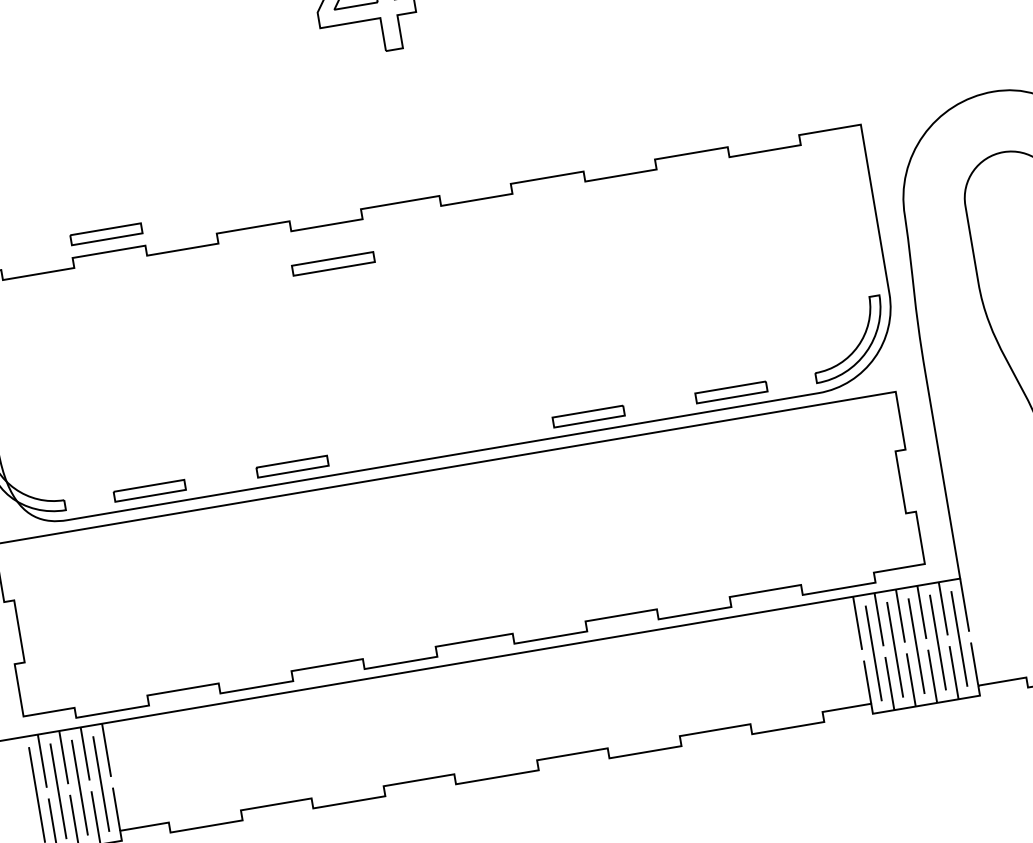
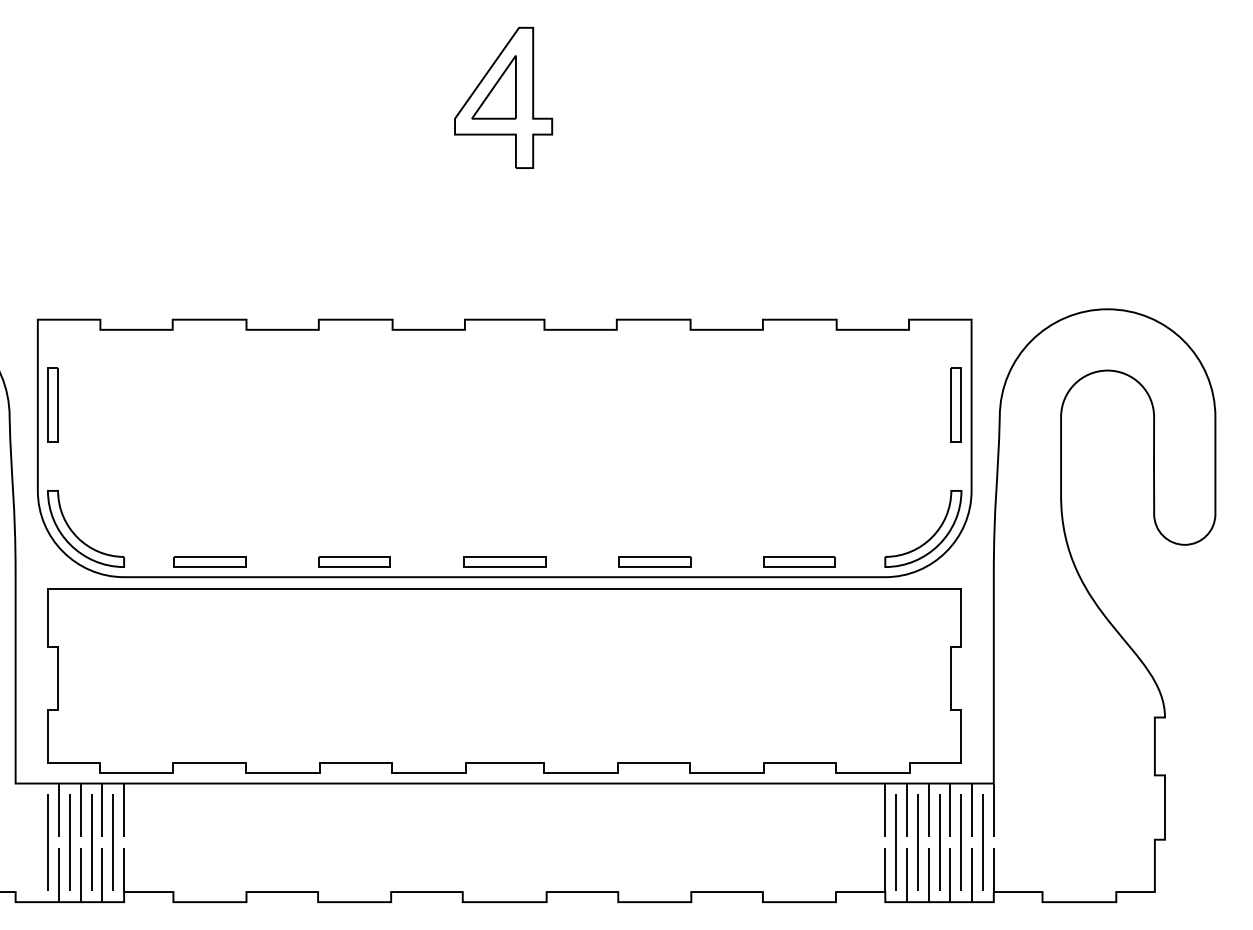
part: (859, 211) -> (955, 404), added
part: (105, 233) -> (209, 301), removed
part: (333, 263) -> (504, 561), moved

